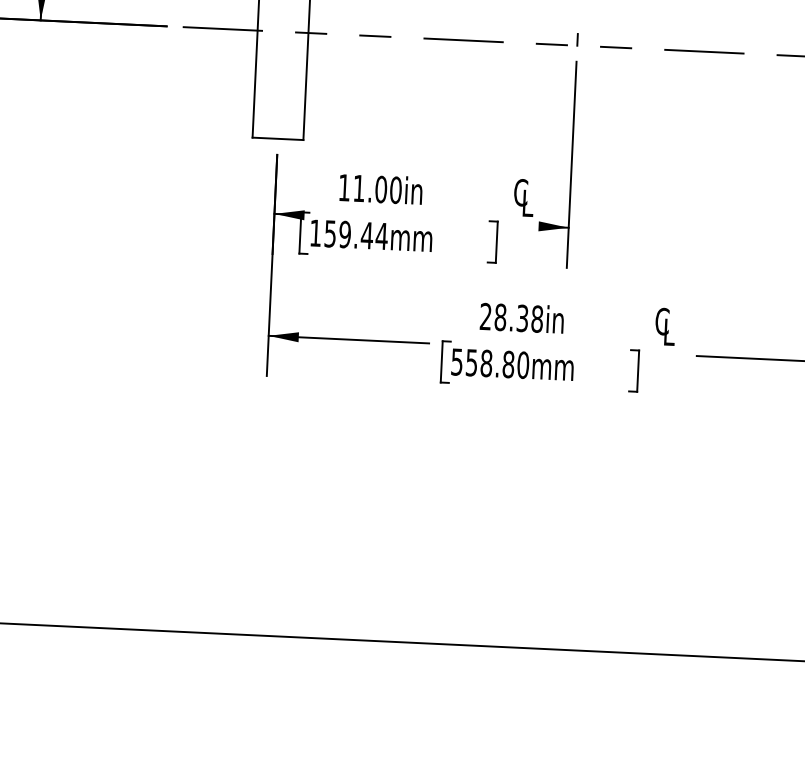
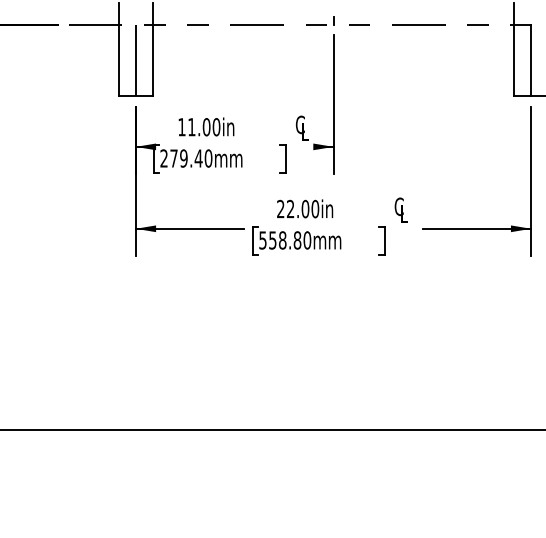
line: (279, 85) -> (135, 60), added
text: (349, 234) -> (186, 158), 159.44mm -> 279.40mm
text: (518, 317) -> (302, 208), 28.38in -> 22.00in

